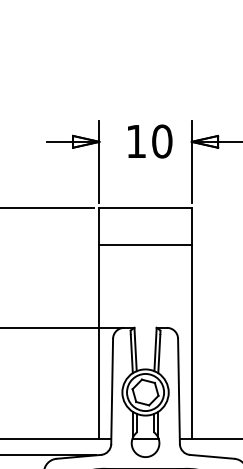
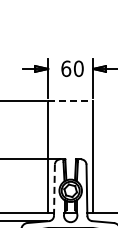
text: (136, 140) -> (66, 68), 10 -> 60
line: (147, 208) -> (71, 101), solid -> dashed
line: (145, 245) -> (70, 119), removed
line: (112, 391) -> (54, 190), solid -> dashed

